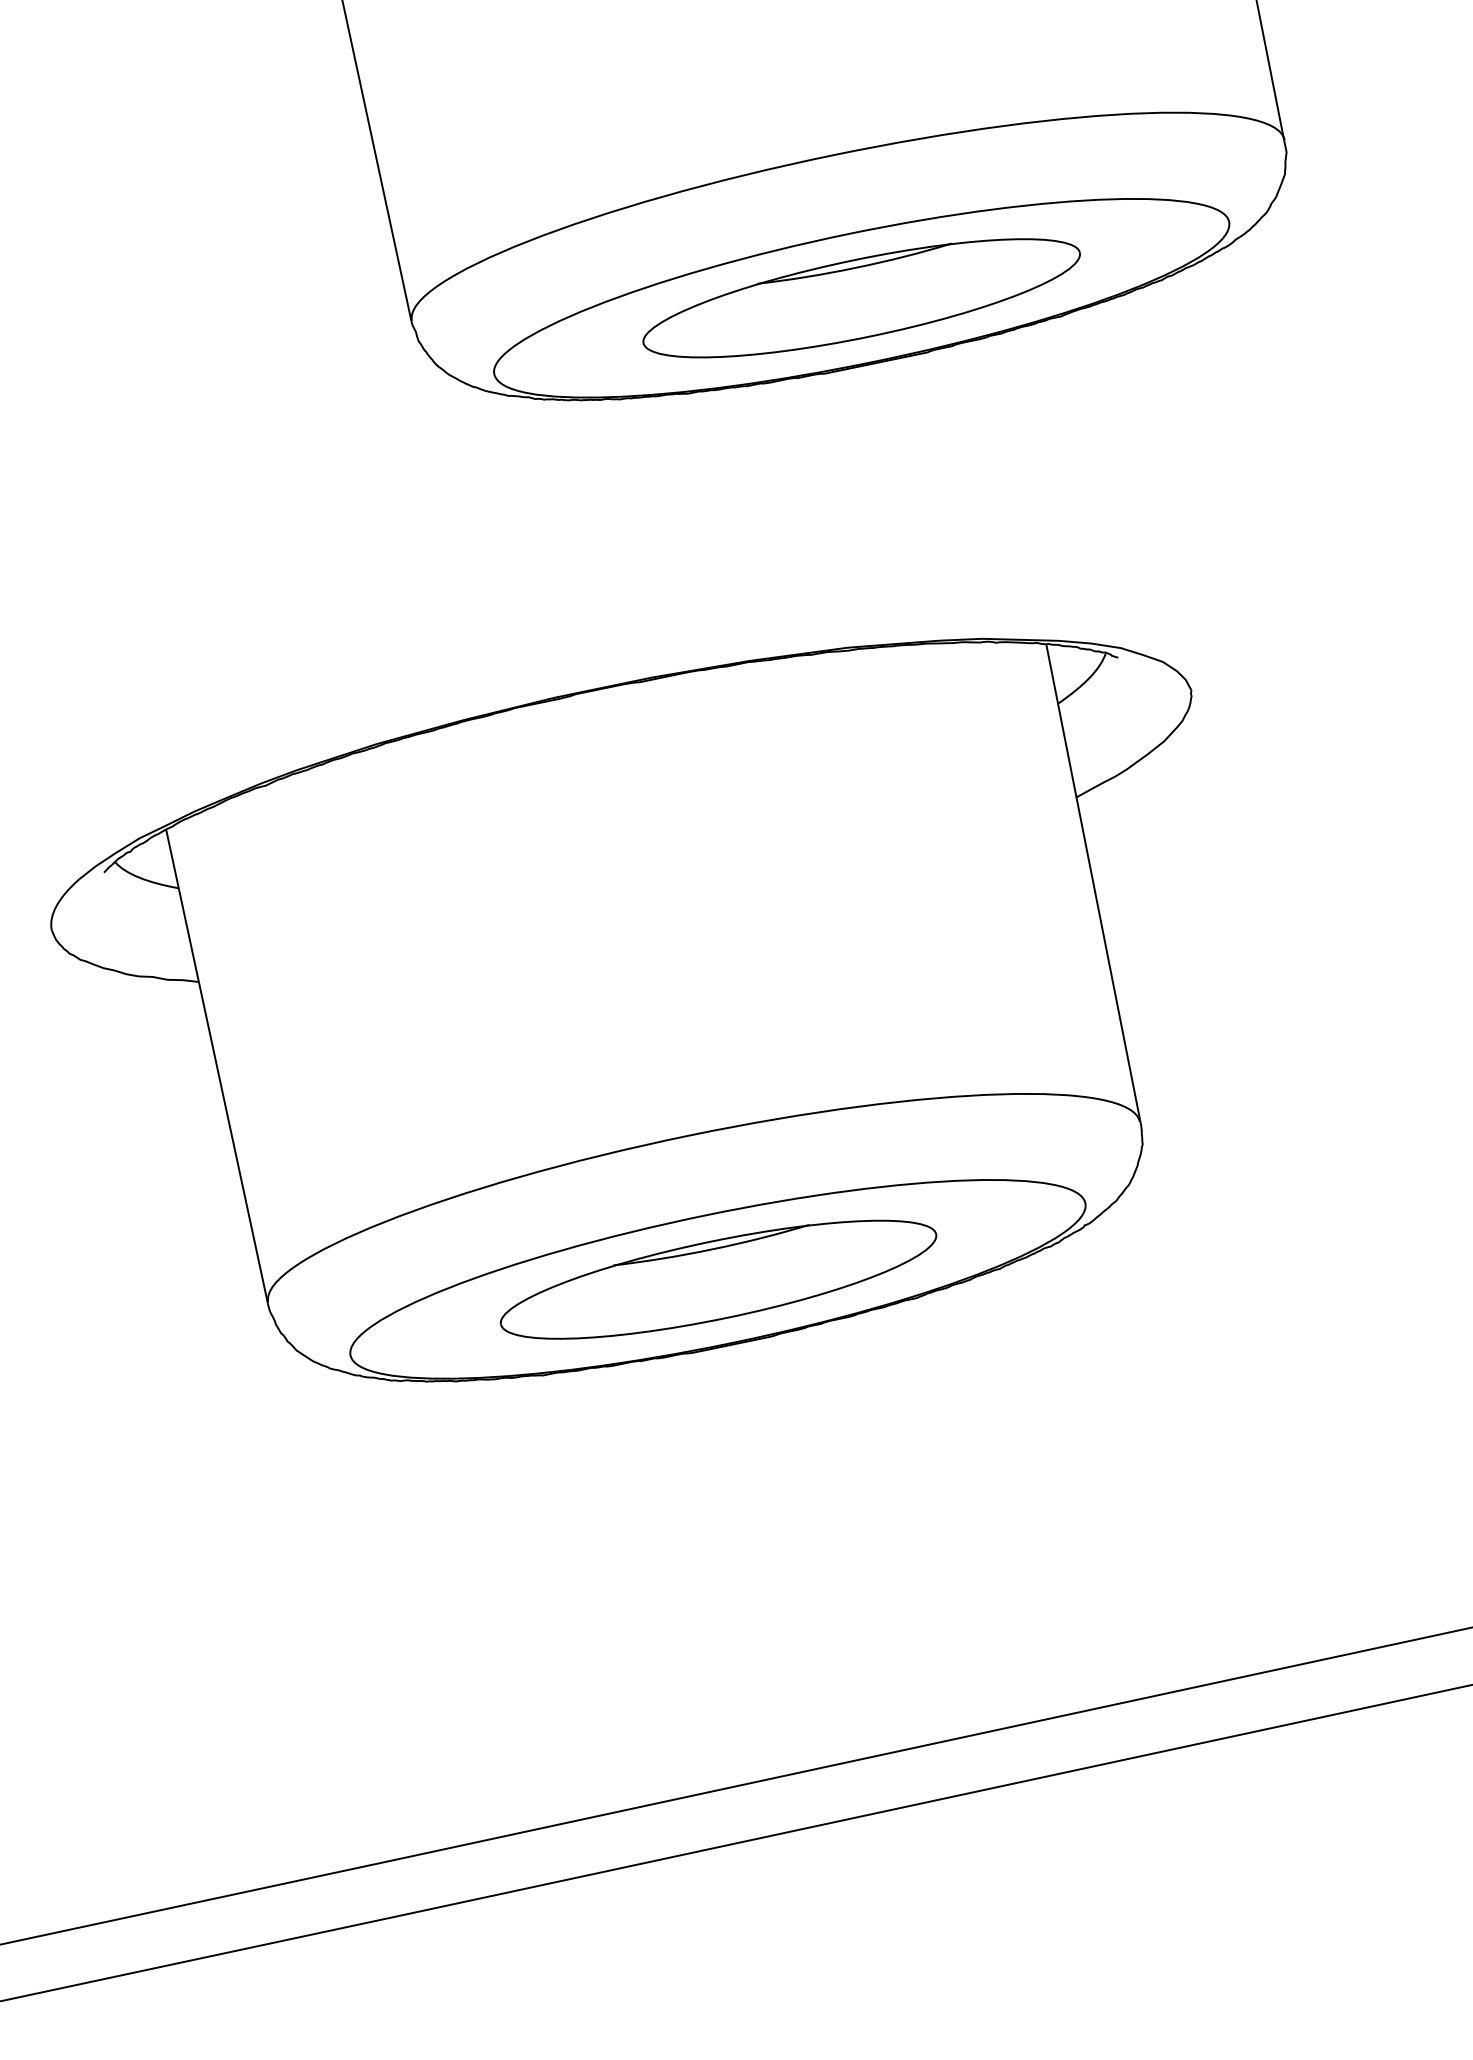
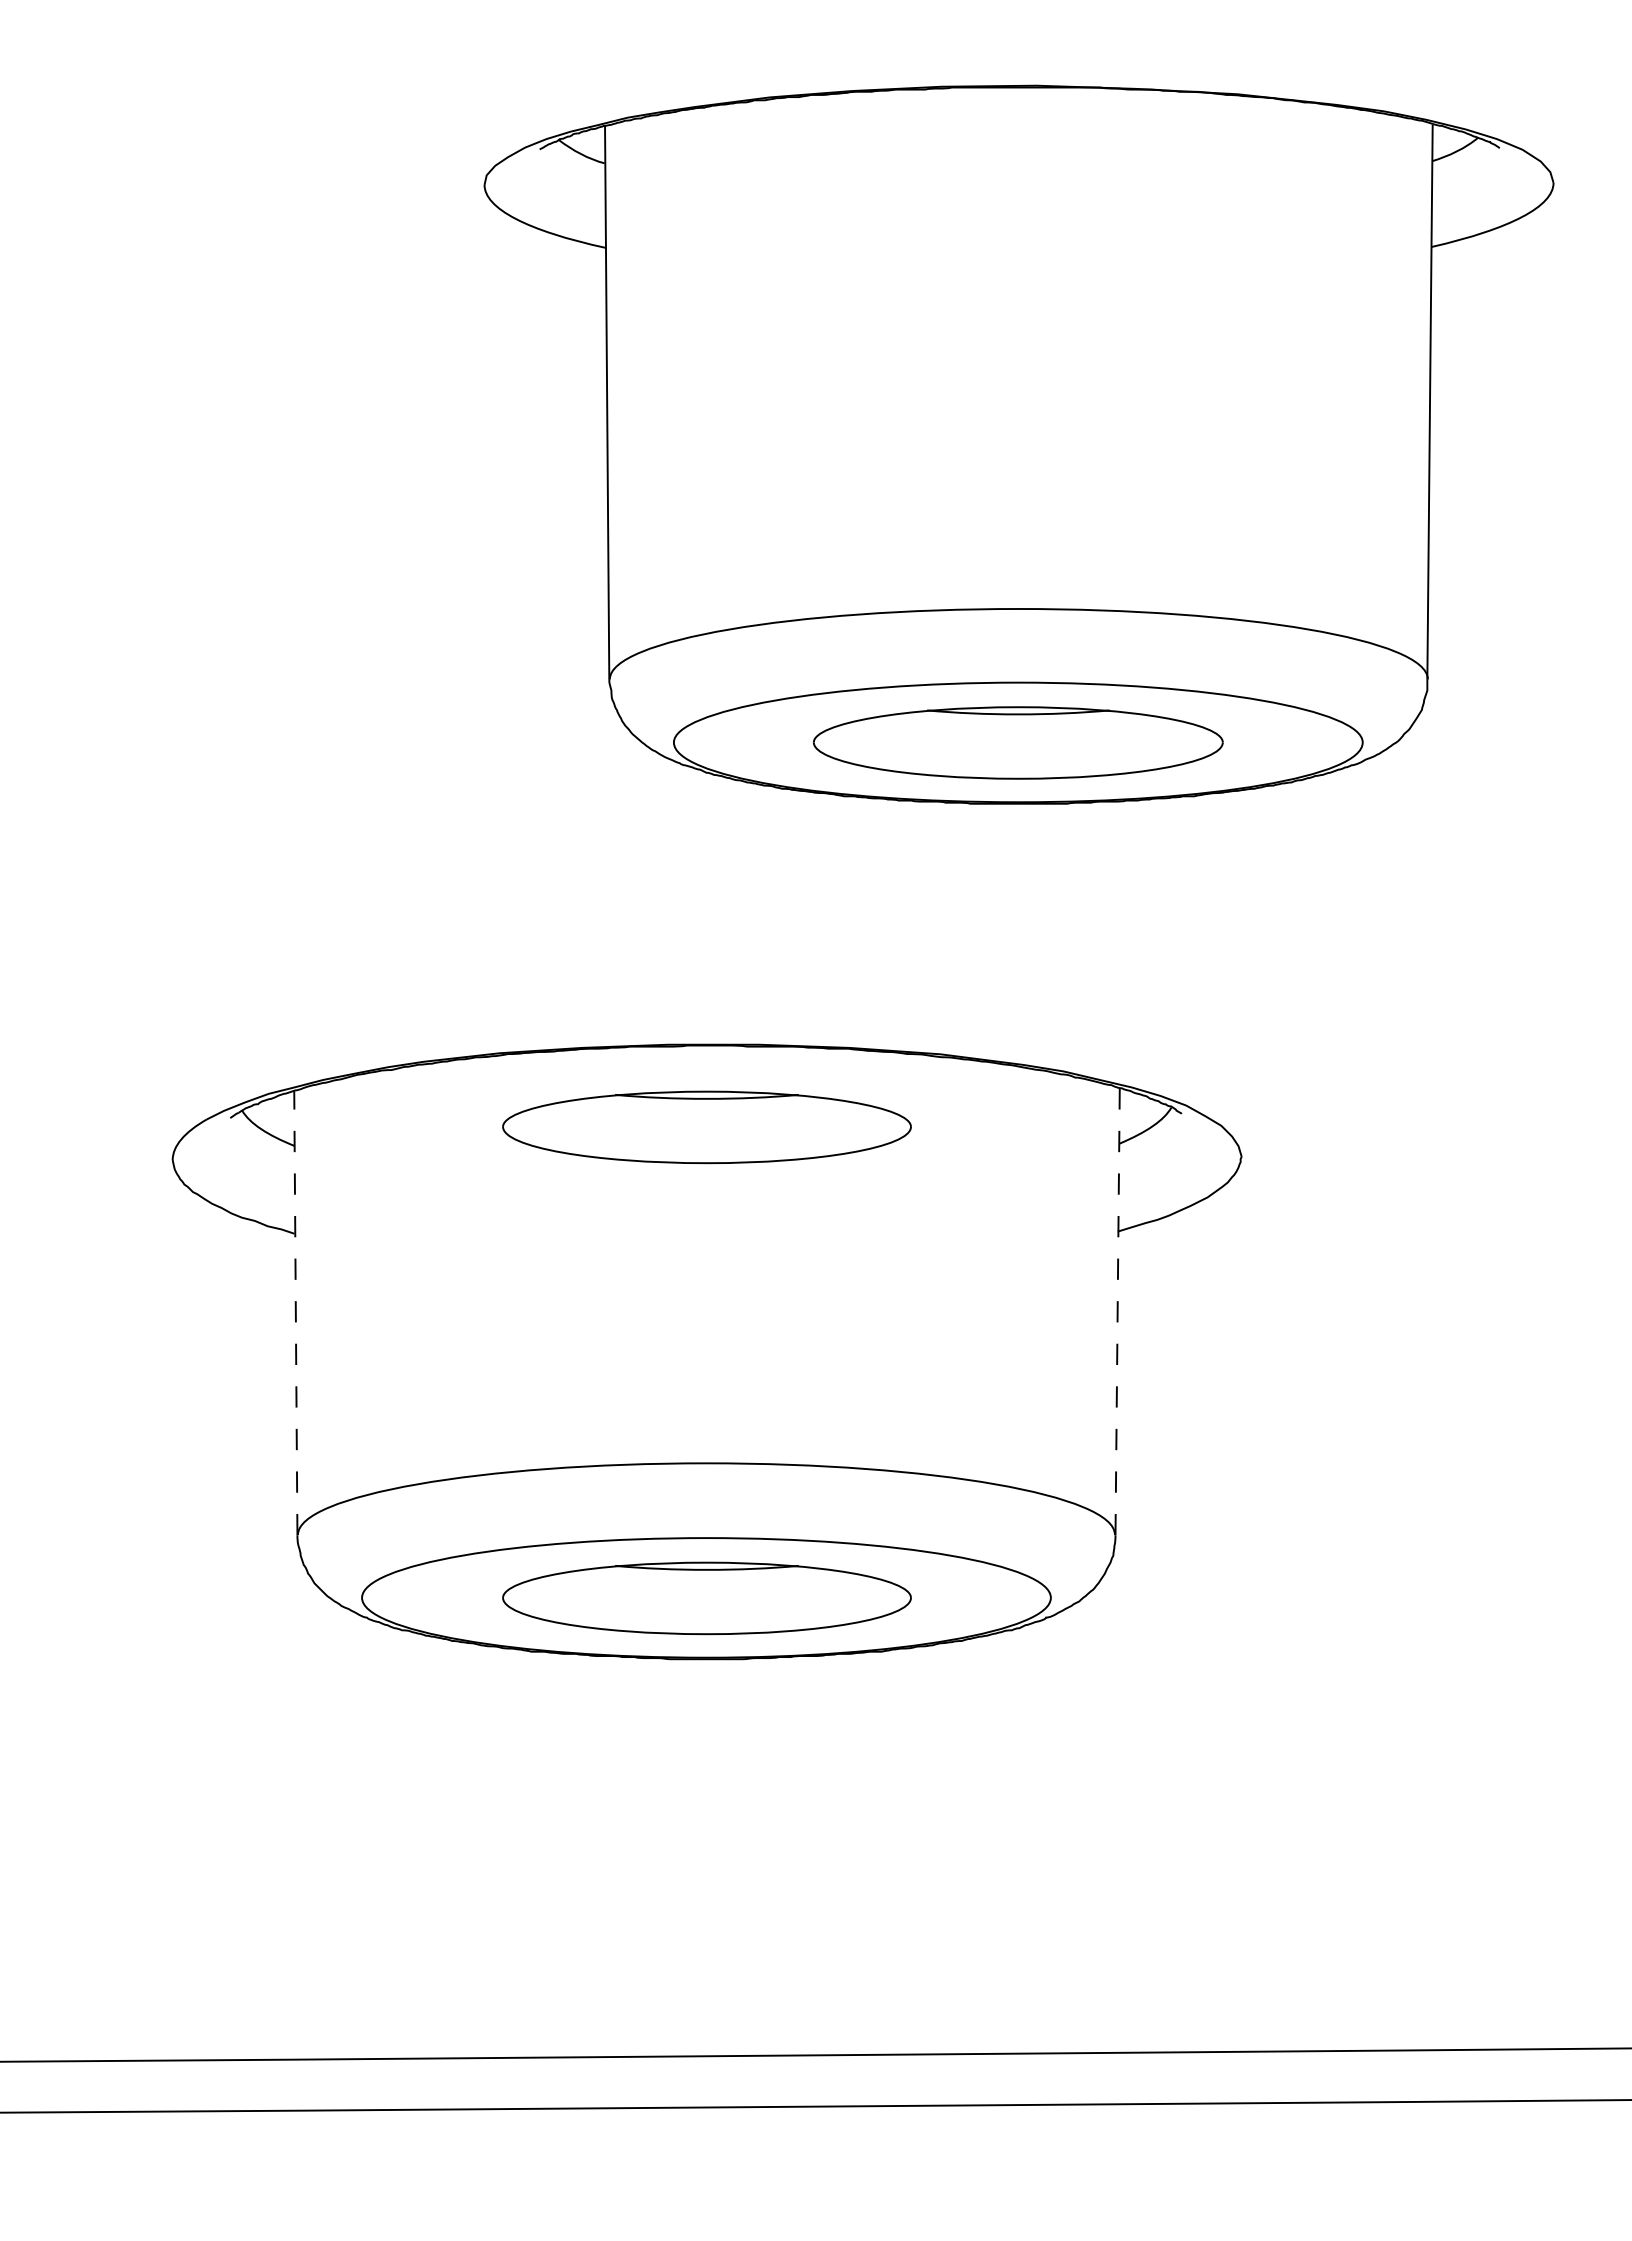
part: (614, 777) -> (706, 1127), added
line: (1093, 883) -> (1117, 1311), solid -> dashed
line: (216, 1065) -> (295, 1312), solid -> dashed

